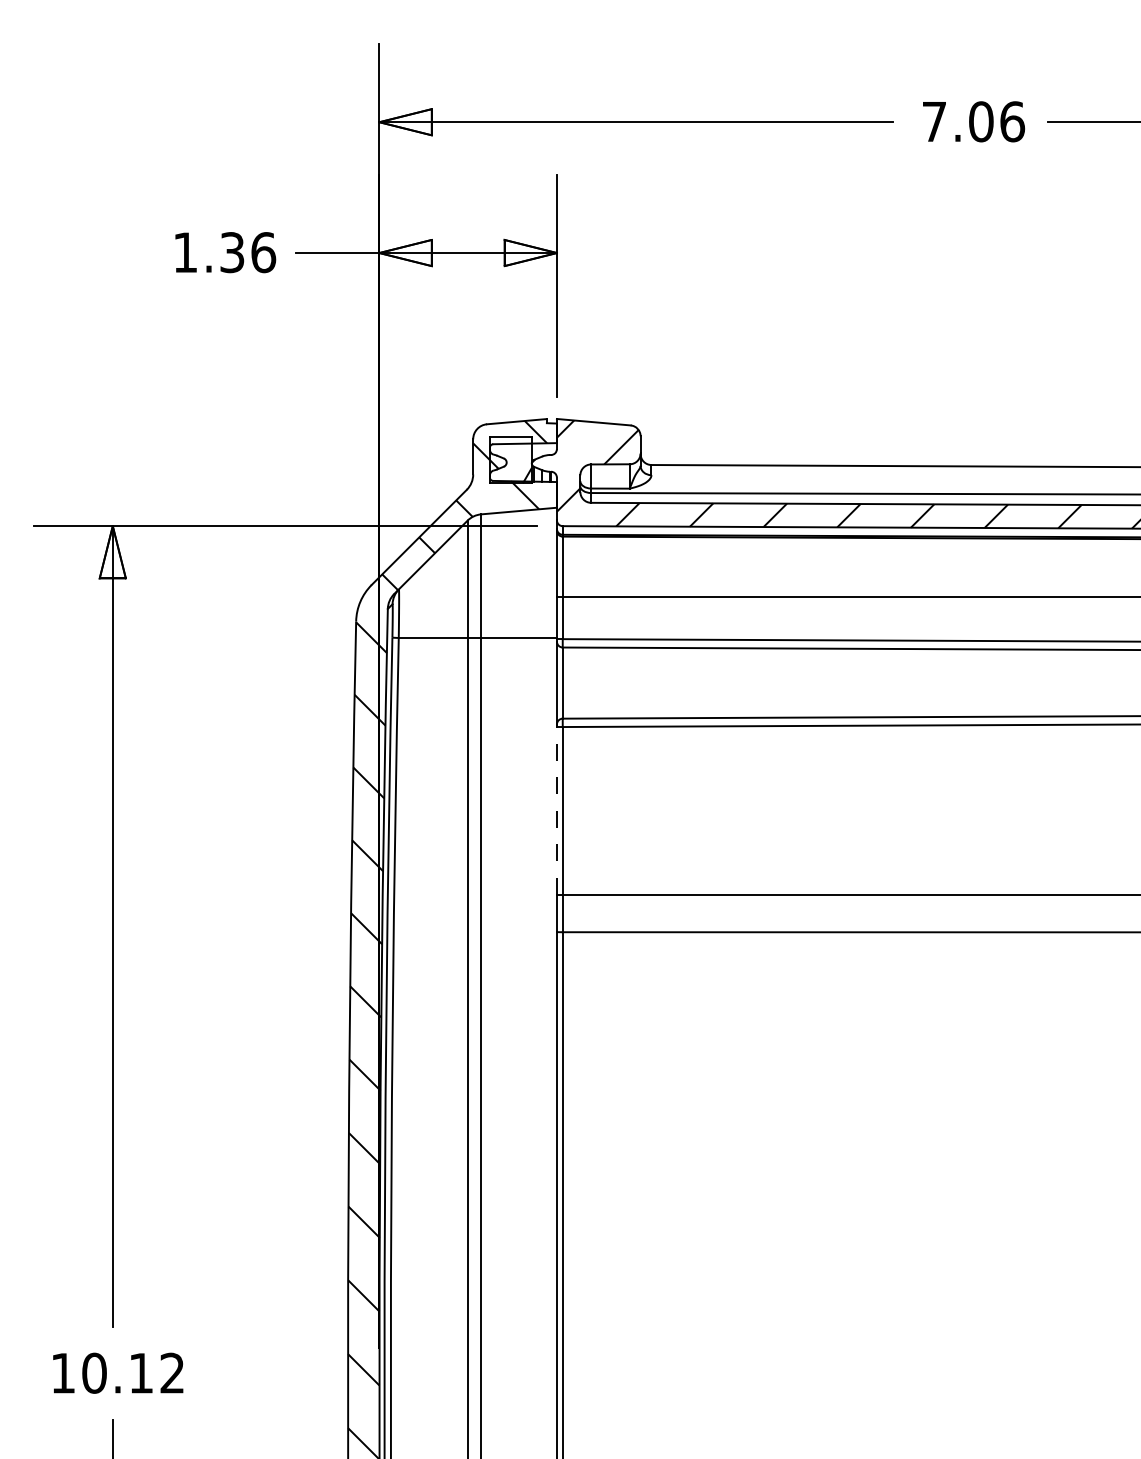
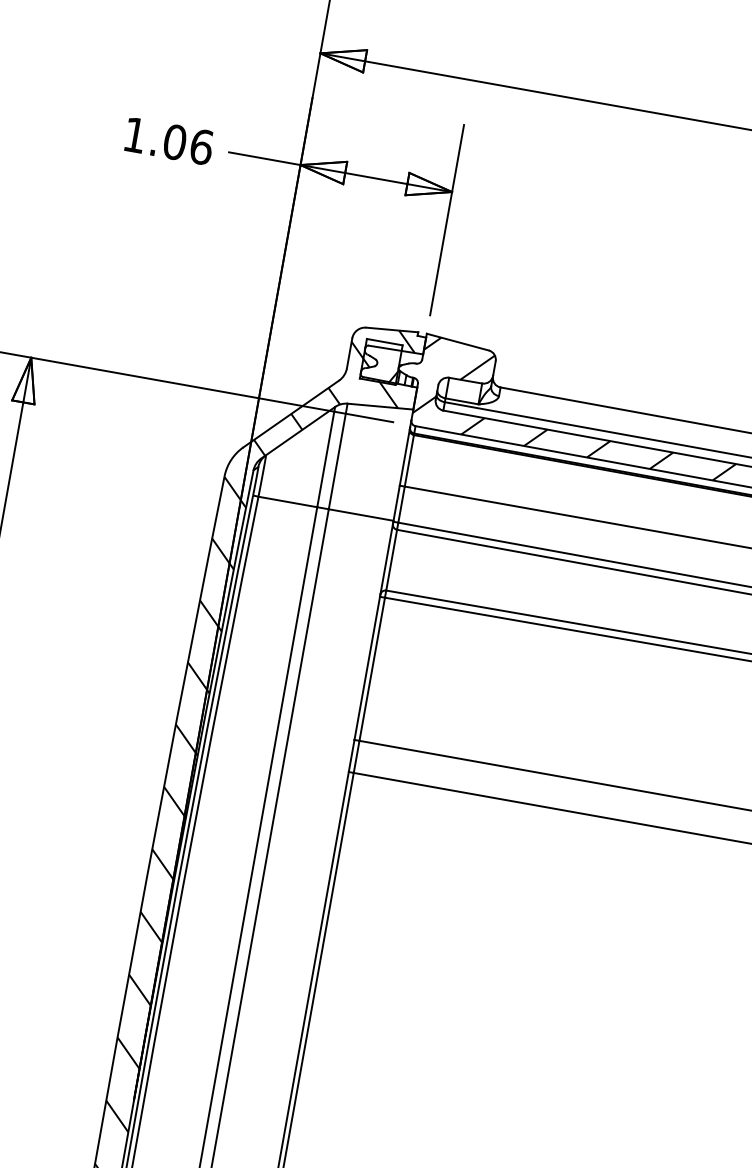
text: (232, 252) -> (175, 142), 1.36 -> 1.06
line: (556, 810) -> (366, 668), dashed -> solid

